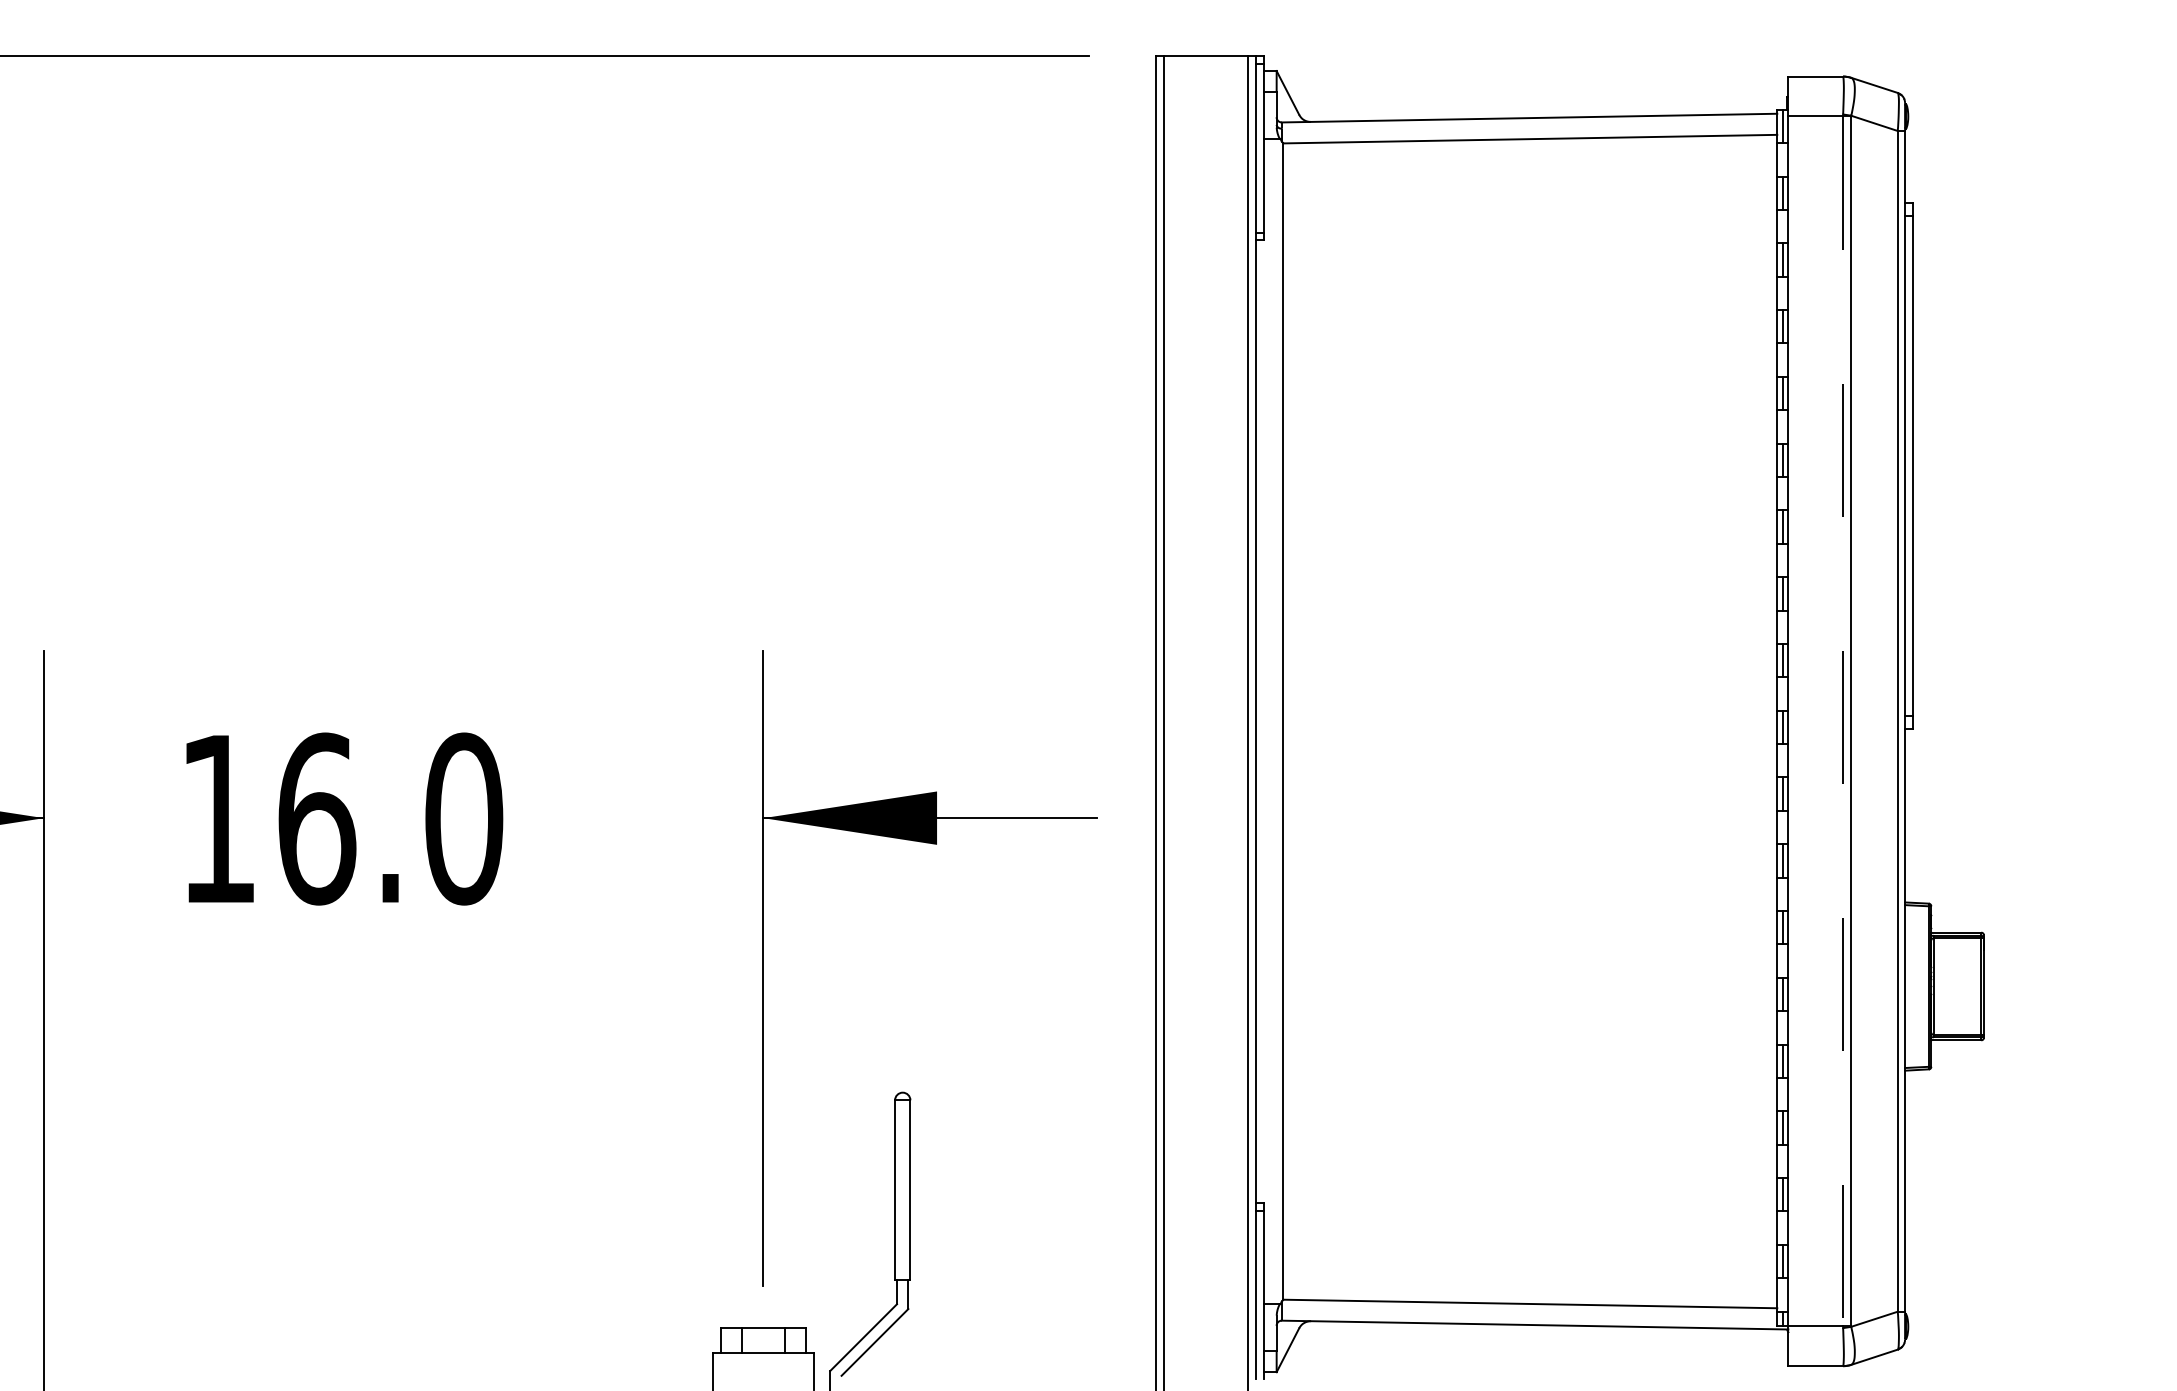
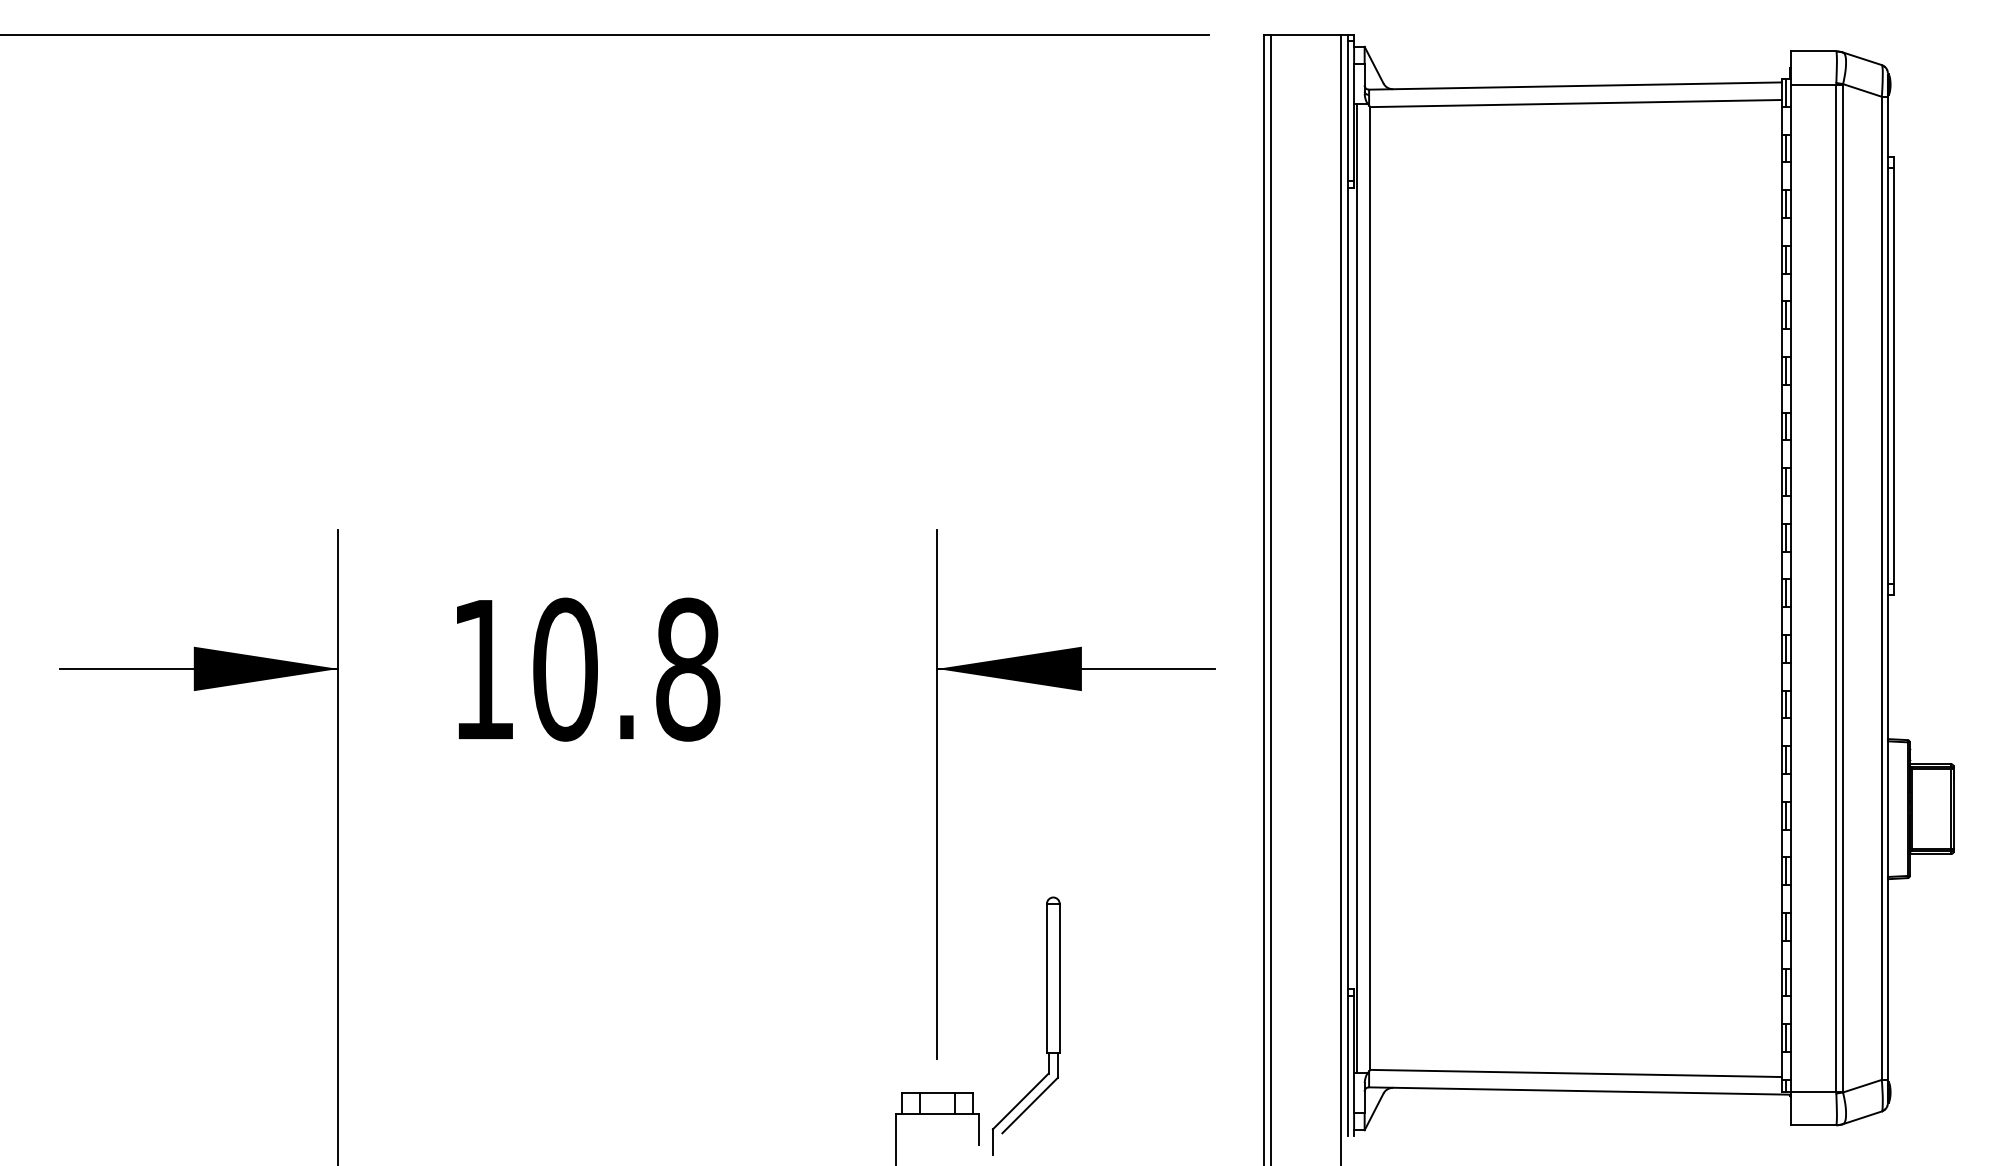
line: (1268, 721) -> (1357, 588), added
line: (1843, 721) -> (1836, 588), dashed -> solid
text: (390, 818) -> (626, 669), 16.0 -> 10.8

